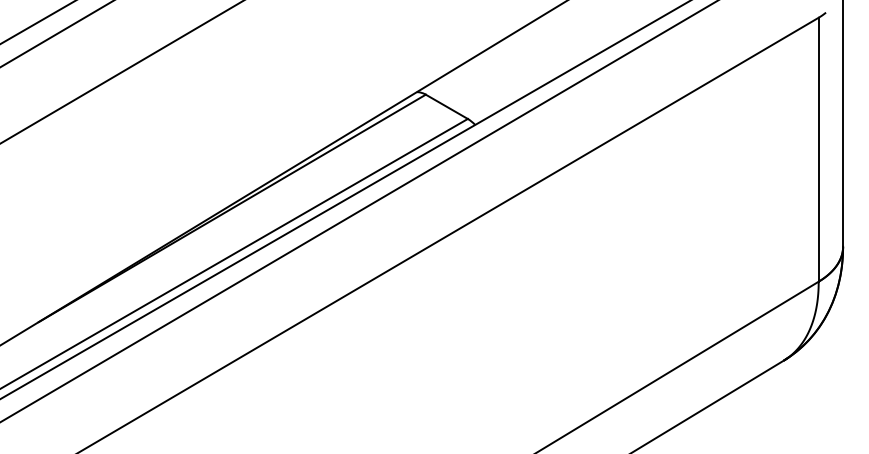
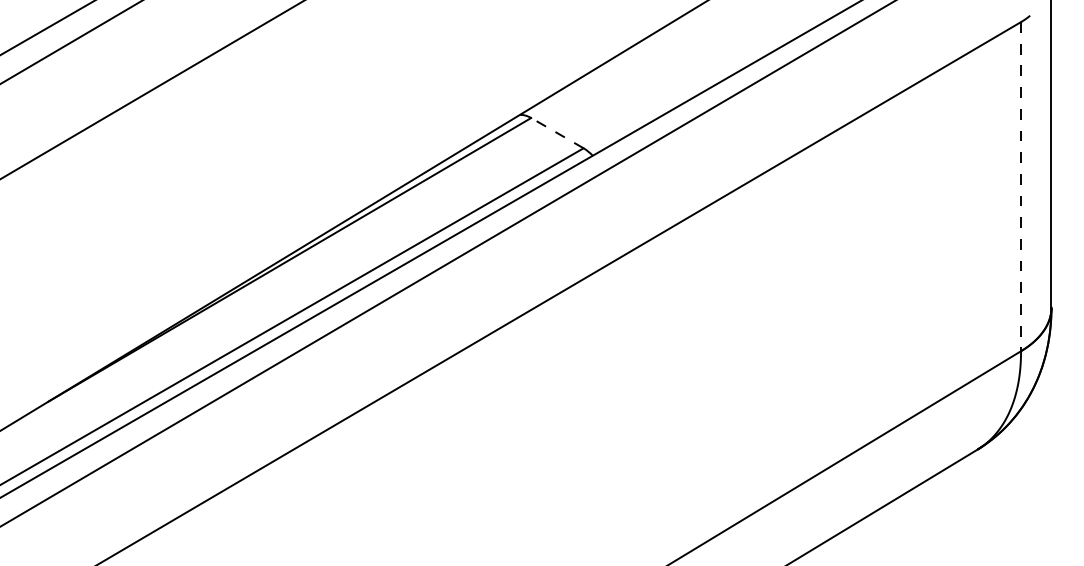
line: (446, 106) -> (556, 132), solid -> dashed
line: (819, 149) -> (1021, 186), solid -> dashed

